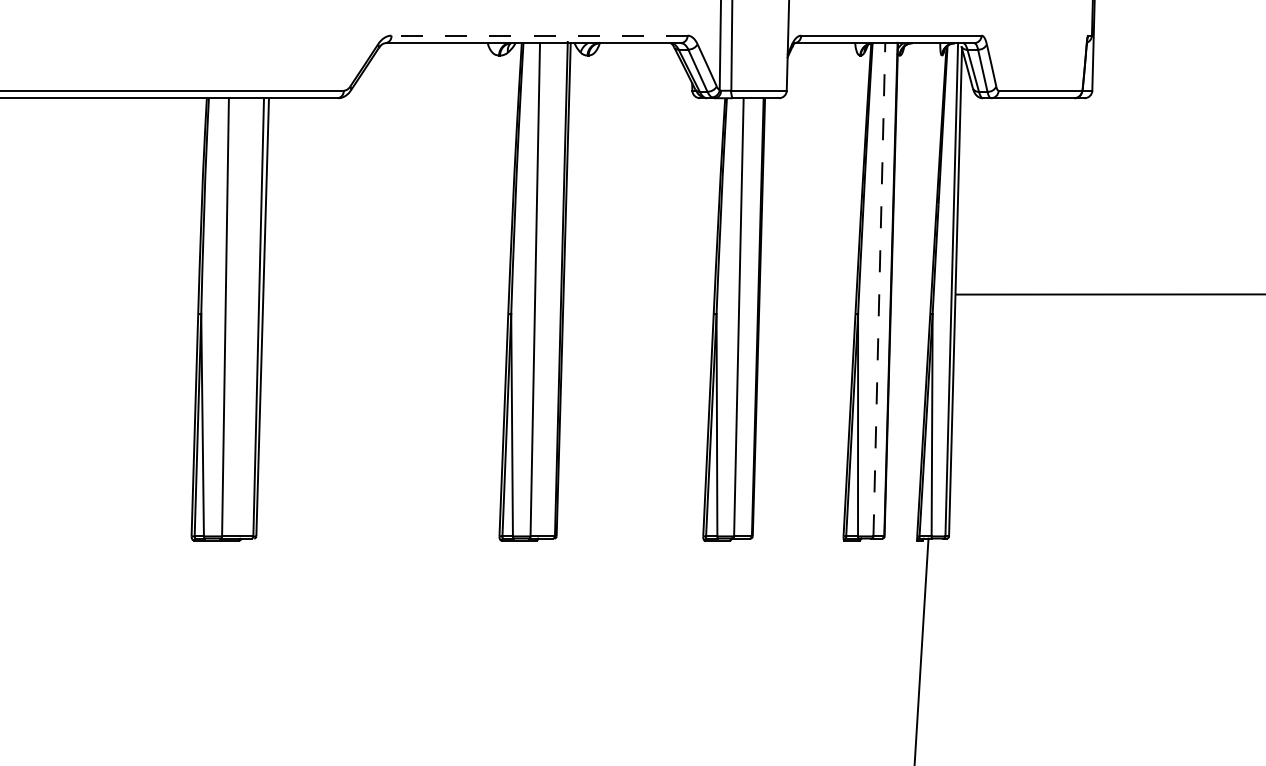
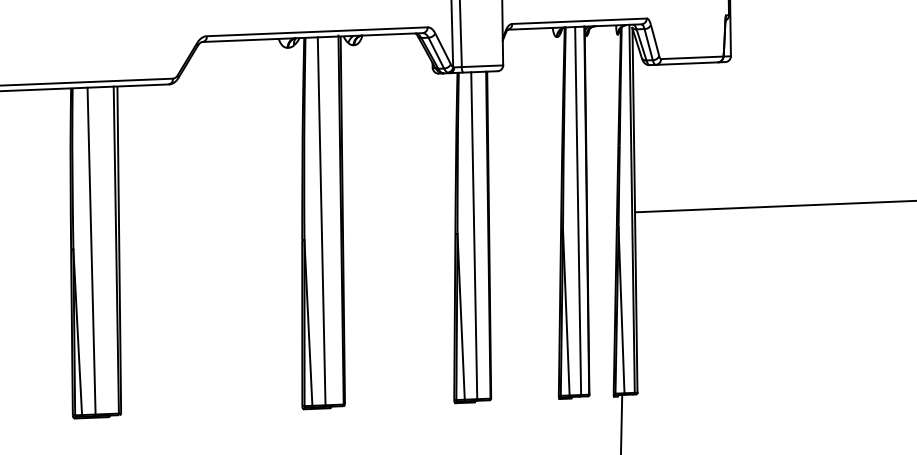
line: (539, 35) -> (317, 31), dashed -> solid
line: (879, 289) -> (578, 210), dashed -> solid

